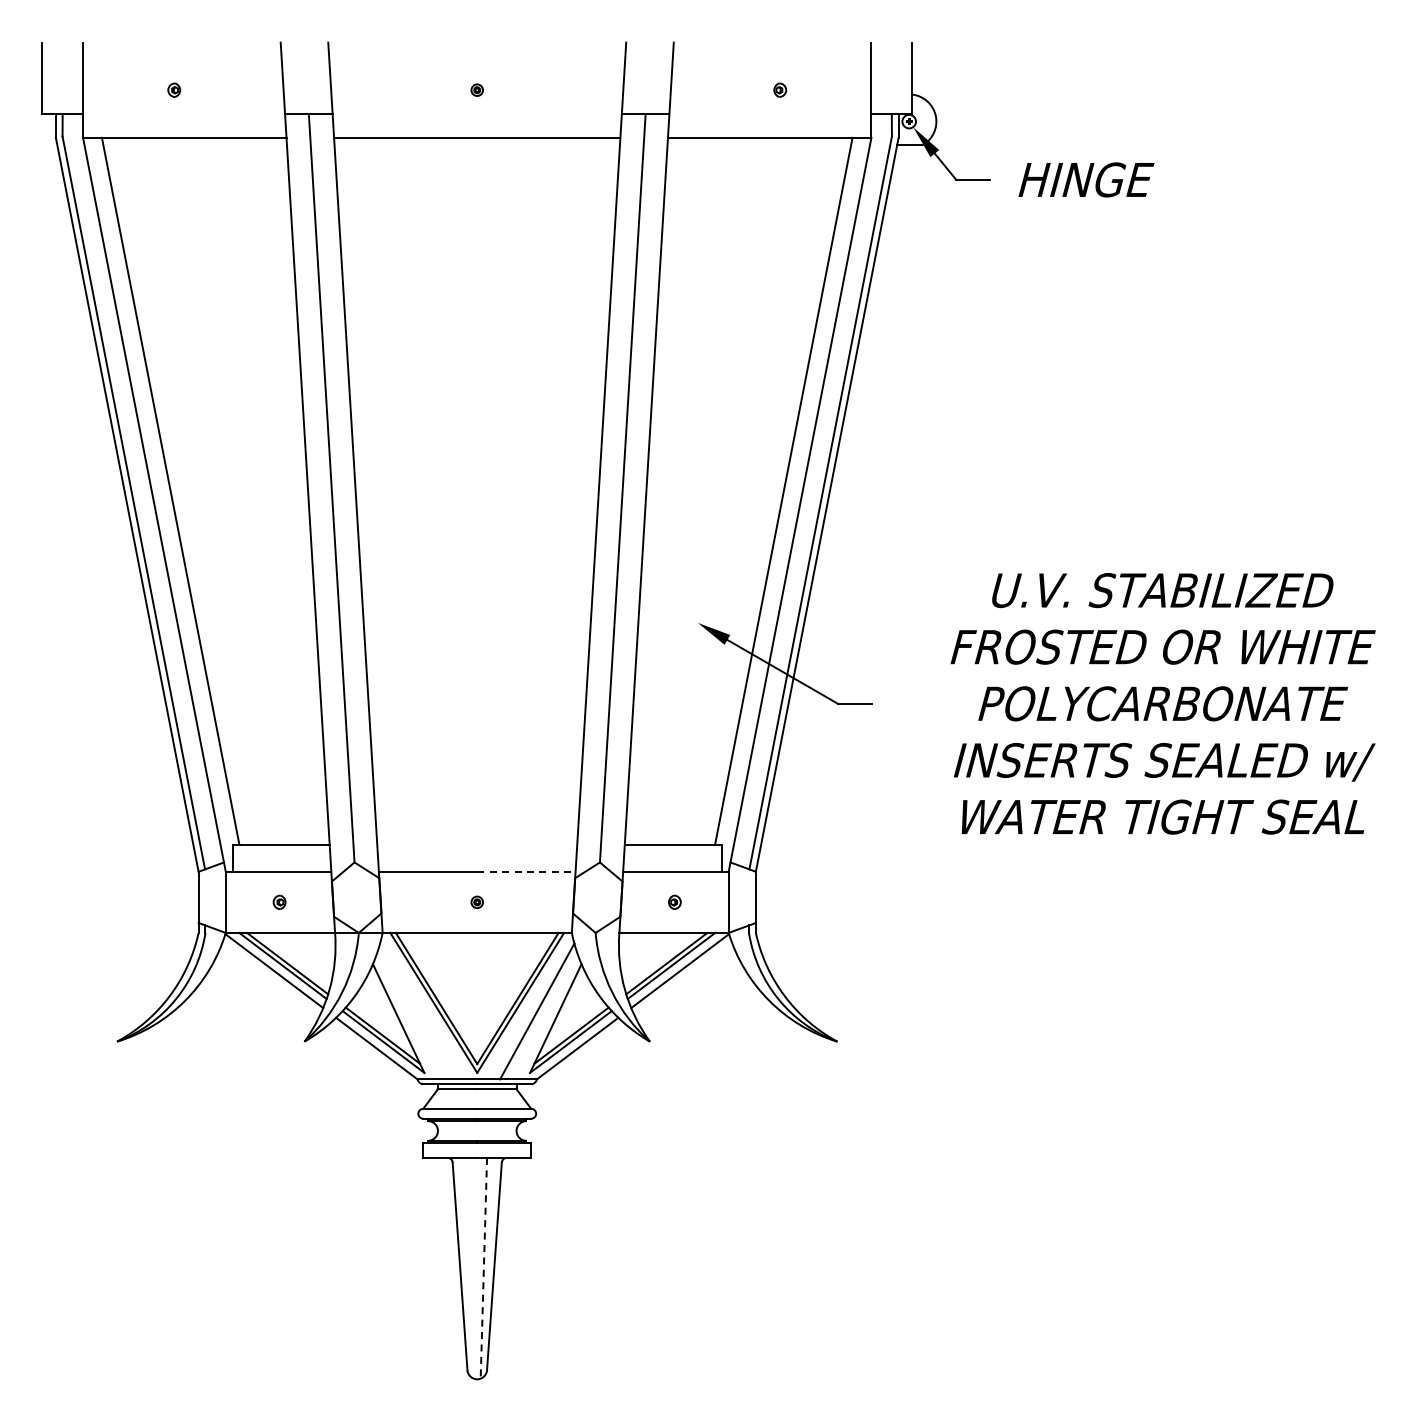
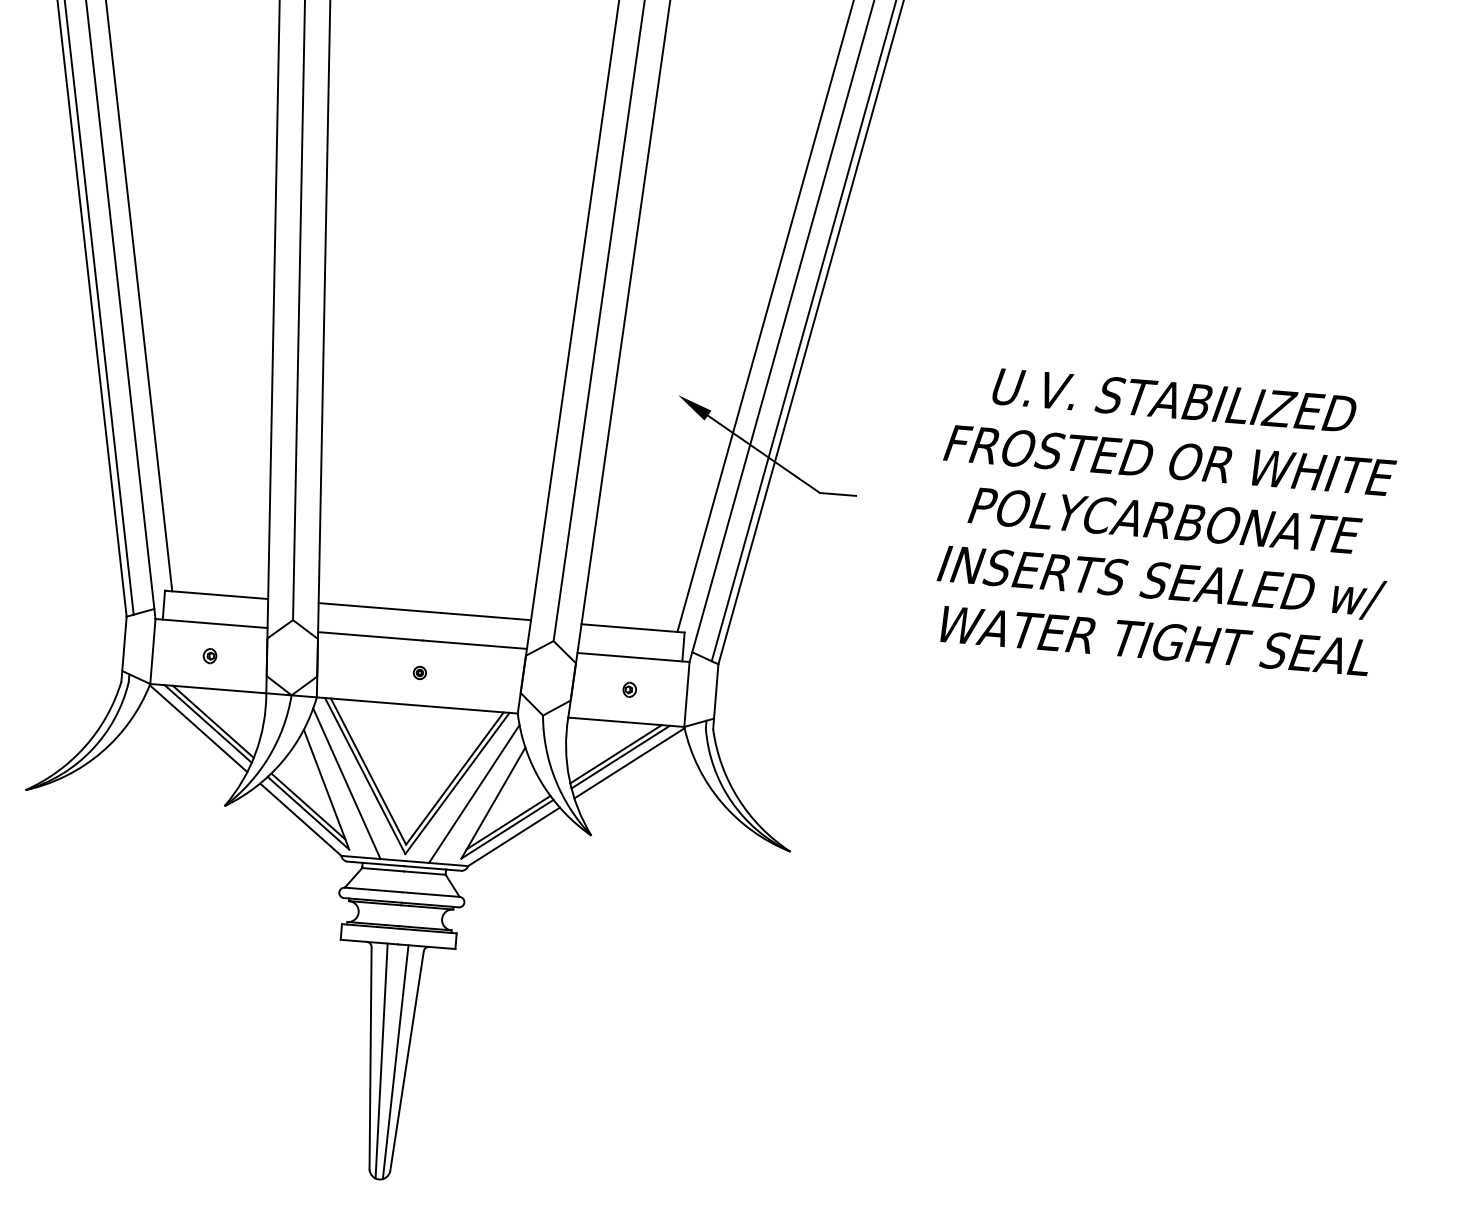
line: (477, 844) -> (425, 611), added
line: (526, 871) -> (474, 644), dashed -> solid
line: (417, 1011) -> (347, 783), added
line: (470, 1267) -> (381, 1060), added
line: (483, 1268) -> (395, 1062), dashed -> solid

